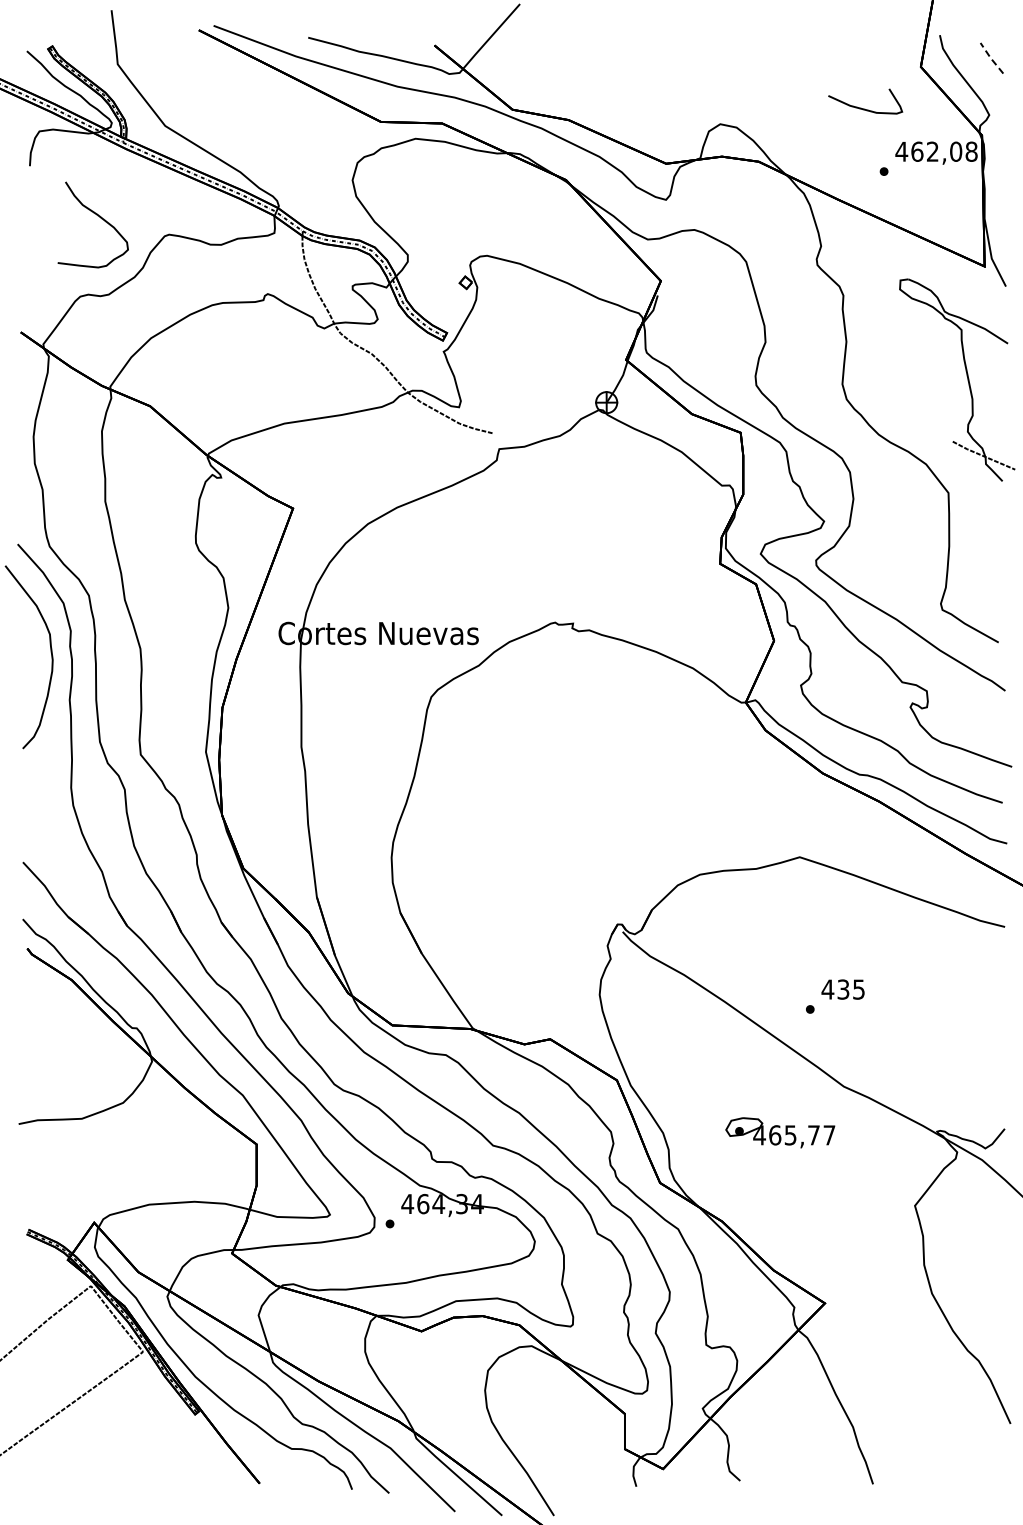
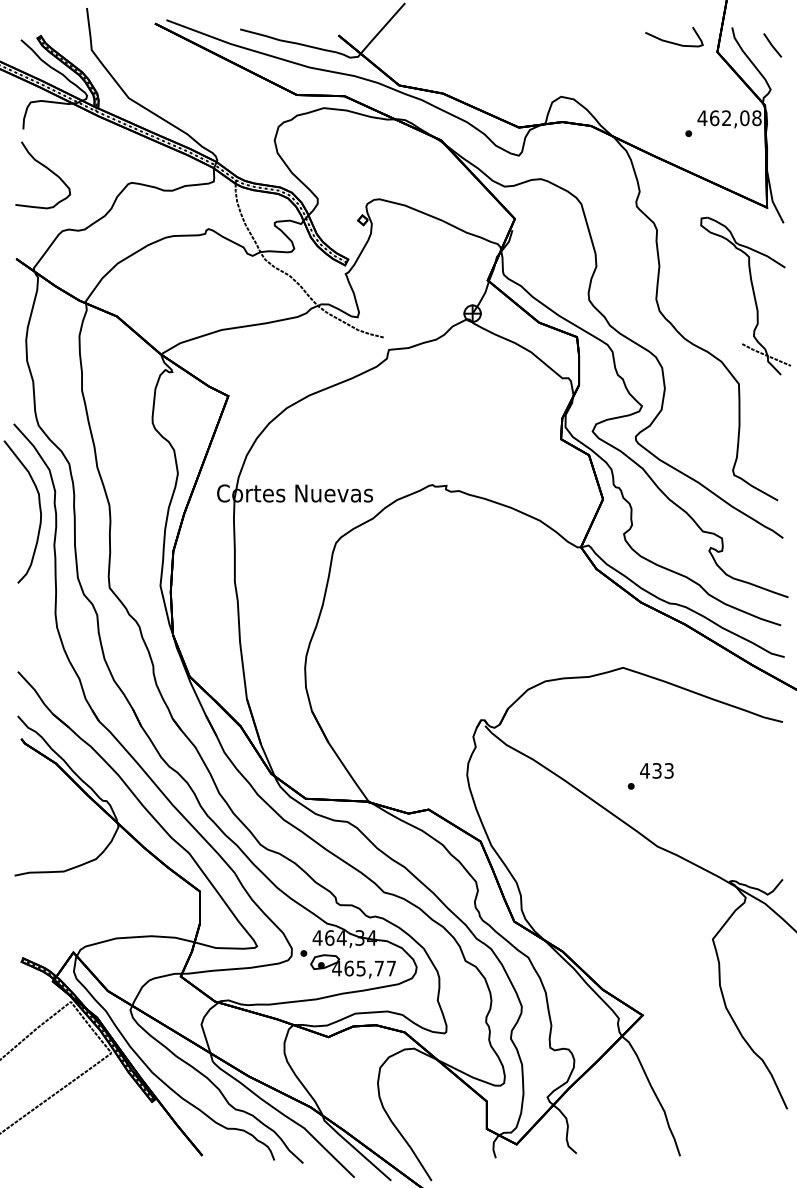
line: (990, 58) -> (771, 45), dashed -> solid
curve: (864, 108) -> (673, 42), moved
curve: (96, 215) -> (45, 167), moved
text: (858, 988) -> (668, 770), 435 -> 433
part: (780, 1132) -> (353, 966), moved

